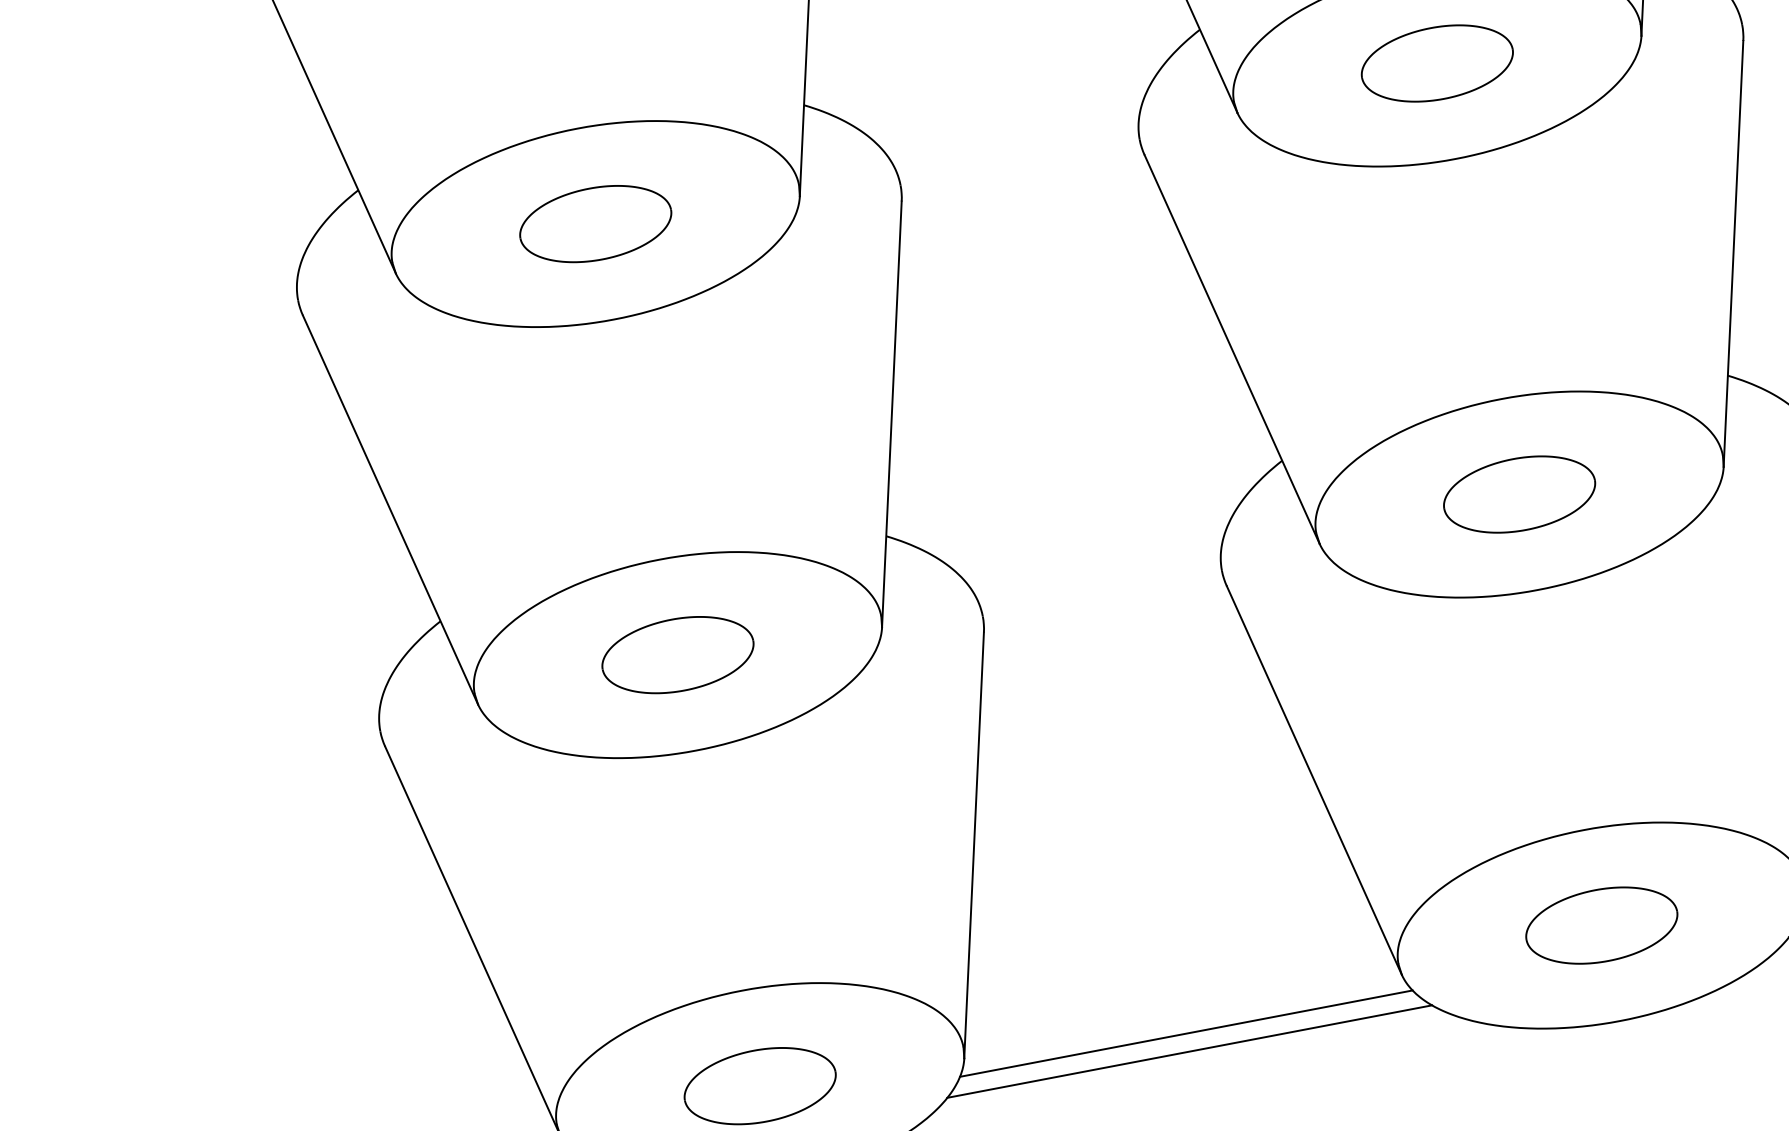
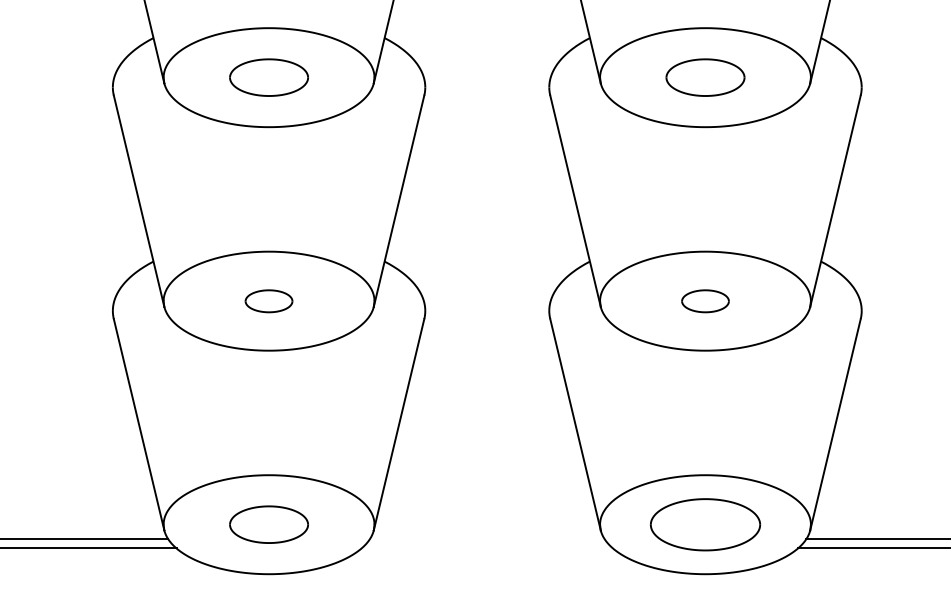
part: (1519, 495) -> (705, 301), size x0.6
part: (676, 655) -> (268, 301), size x0.6
part: (1601, 925) -> (705, 524), size x1.4
line: (1184, 1034) -> (486, 539), removed
line: (1190, 1051) -> (487, 548), removed

